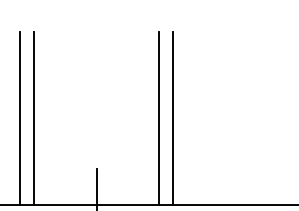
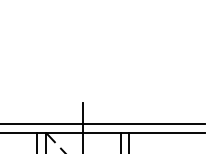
line: (20, 117) -> (37, 71), removed
line: (33, 117) -> (45, 71), removed
line: (158, 117) -> (120, 71), removed
line: (173, 117) -> (129, 71), removed

